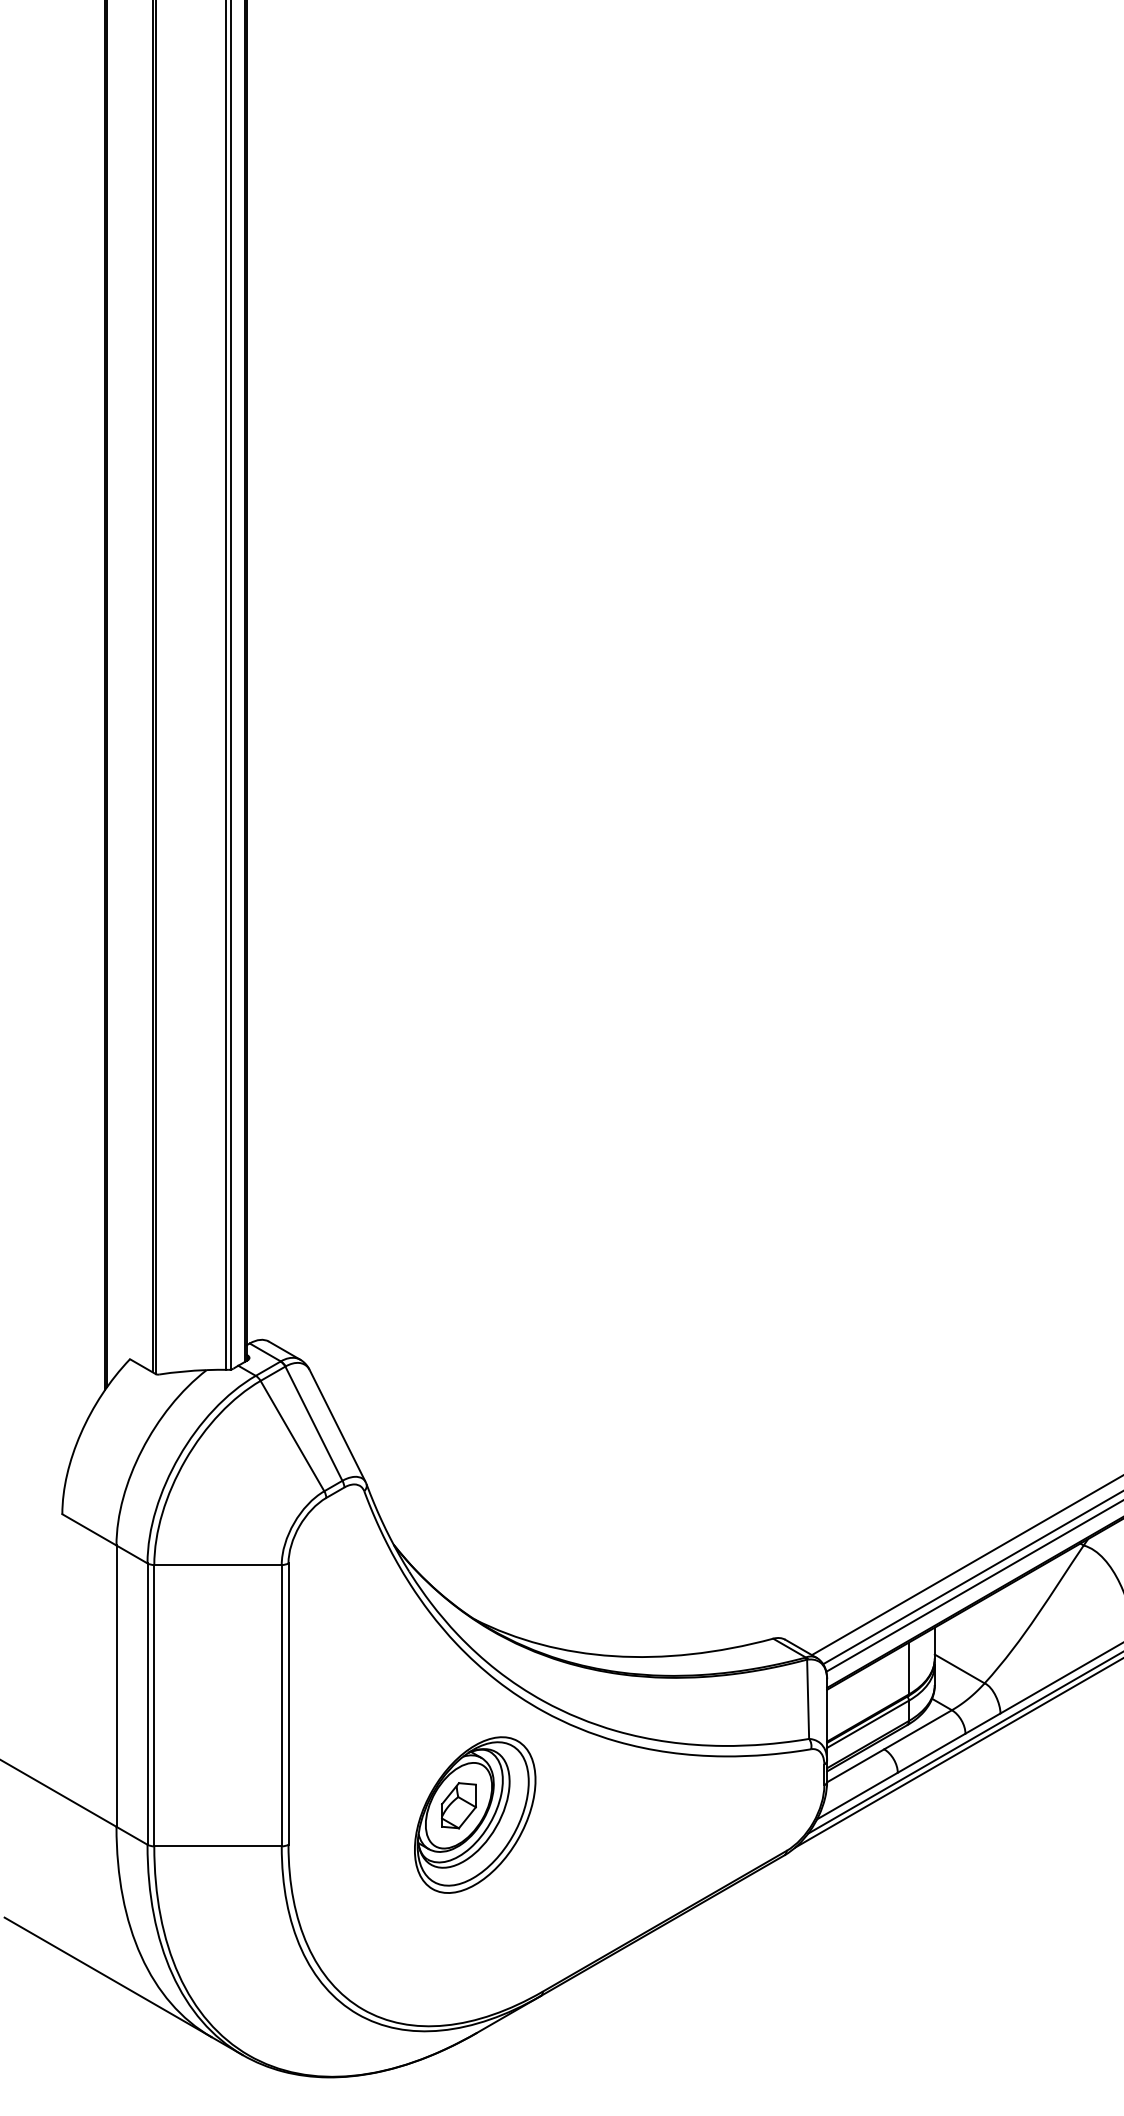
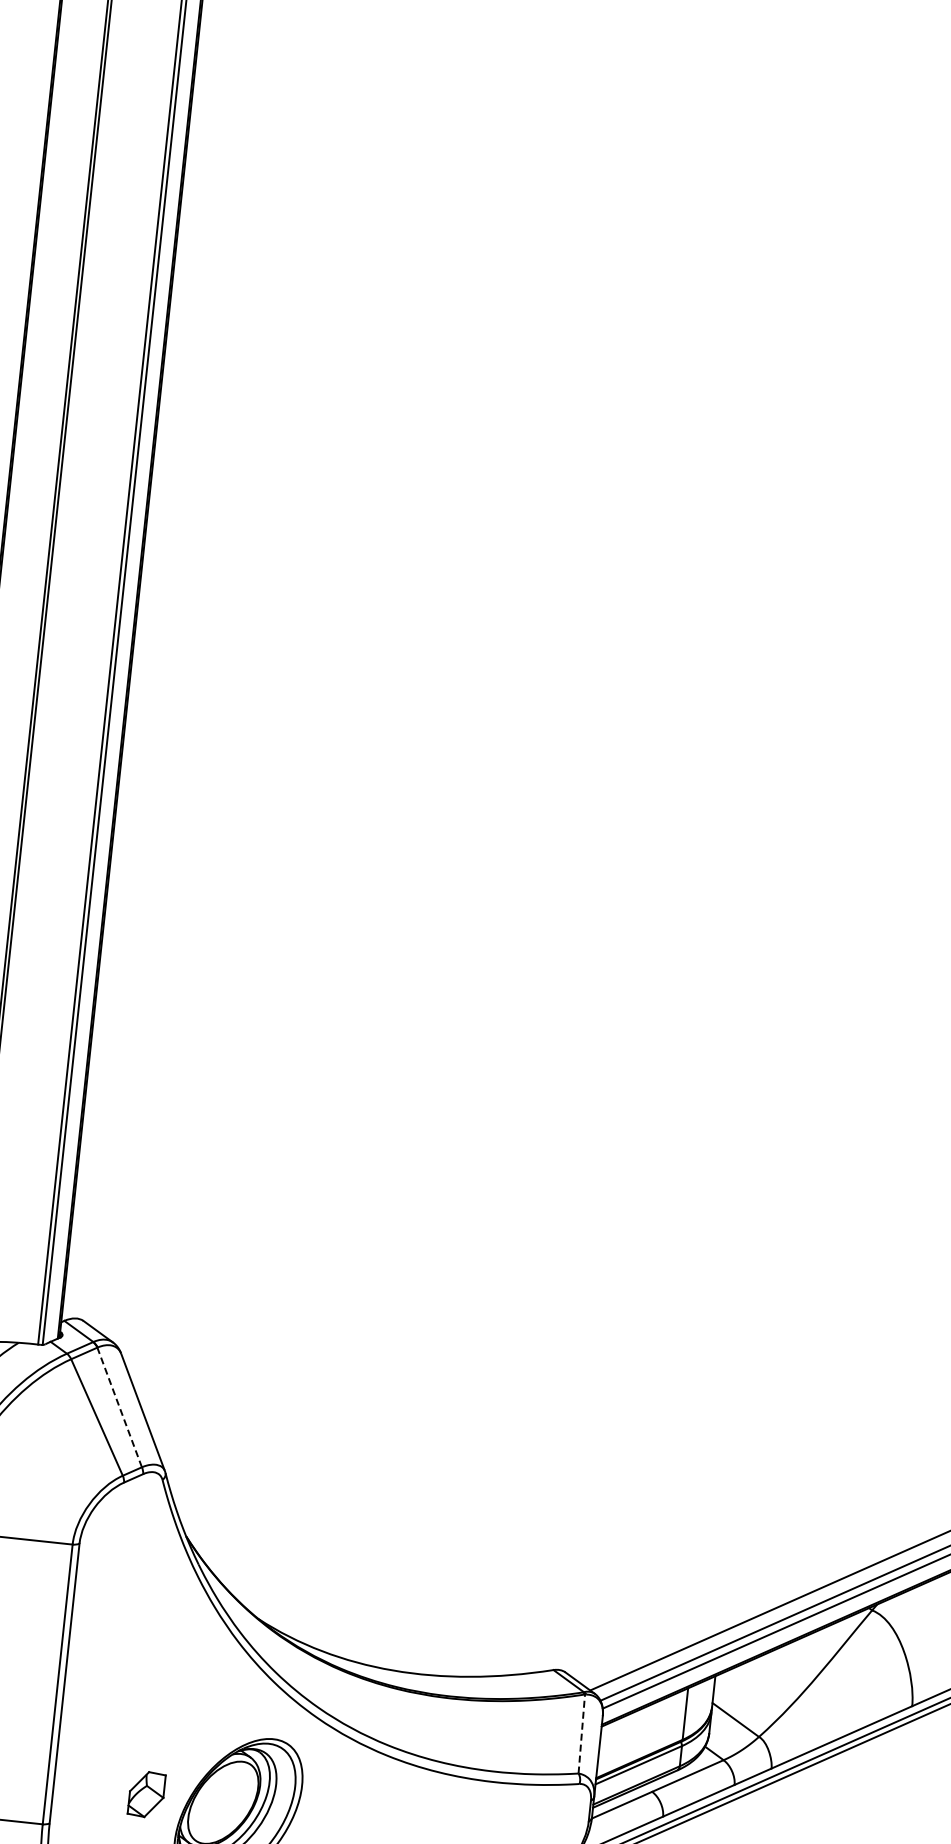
line: (313, 1423) -> (119, 1407), solid -> dashed
line: (808, 1699) -> (582, 1734), solid -> dashed
part: (458, 1805) -> (146, 1794), moved

